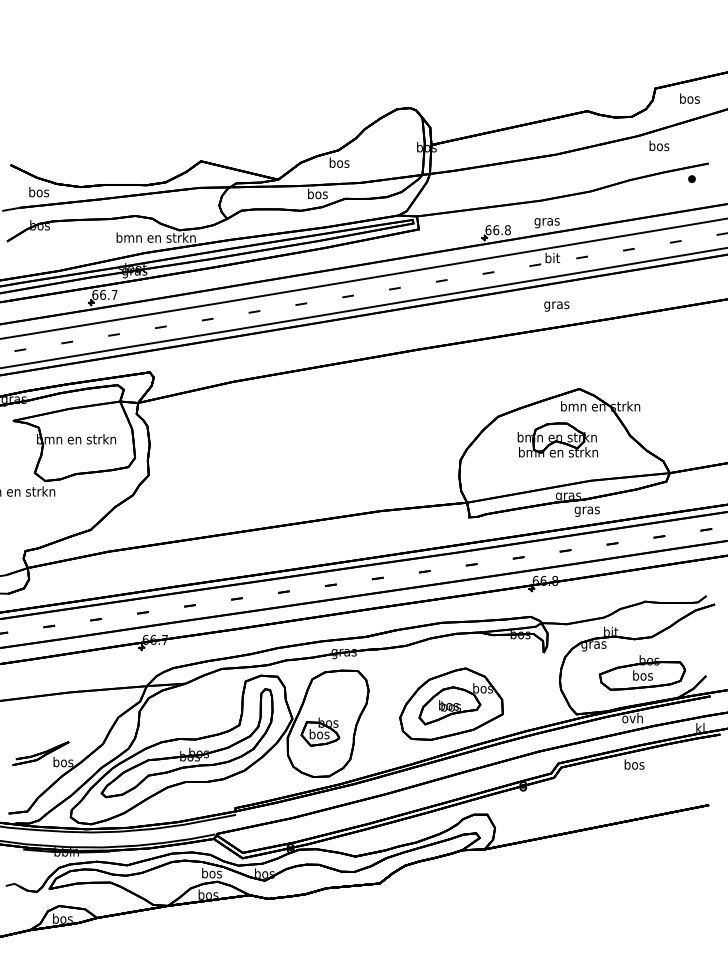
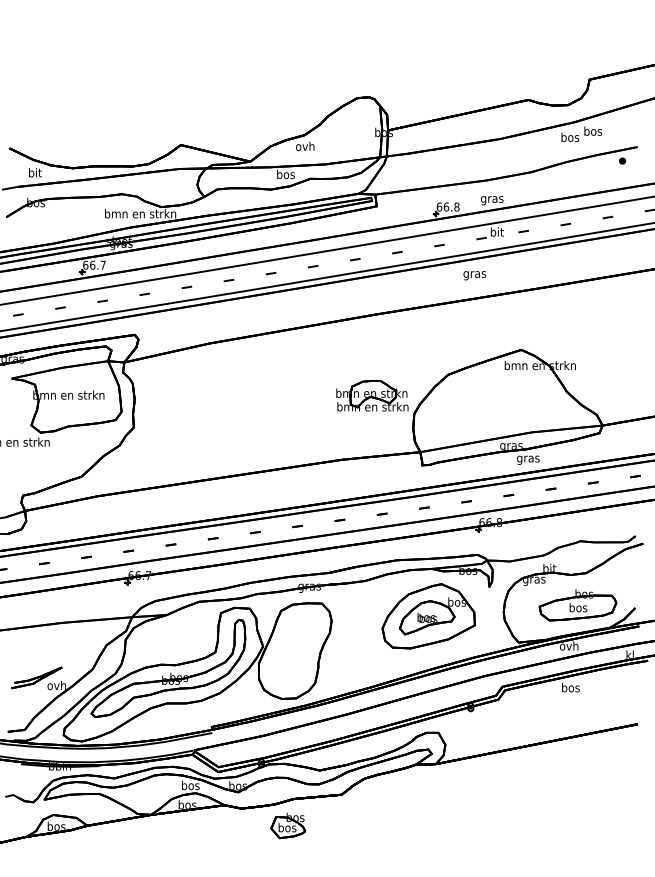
text: (689, 98) -> (569, 137), moved
text: (339, 162) -> (305, 146), bos -> ovh
text: (39, 191) -> (35, 172), bos -> bit
text: (556, 306) -> (474, 275), moved
part: (557, 439) -> (372, 395), moved
part: (451, 703) -> (428, 615), moved
part: (320, 731) -> (288, 825), moved
text: (62, 761) -> (56, 684), bos -> ovh

